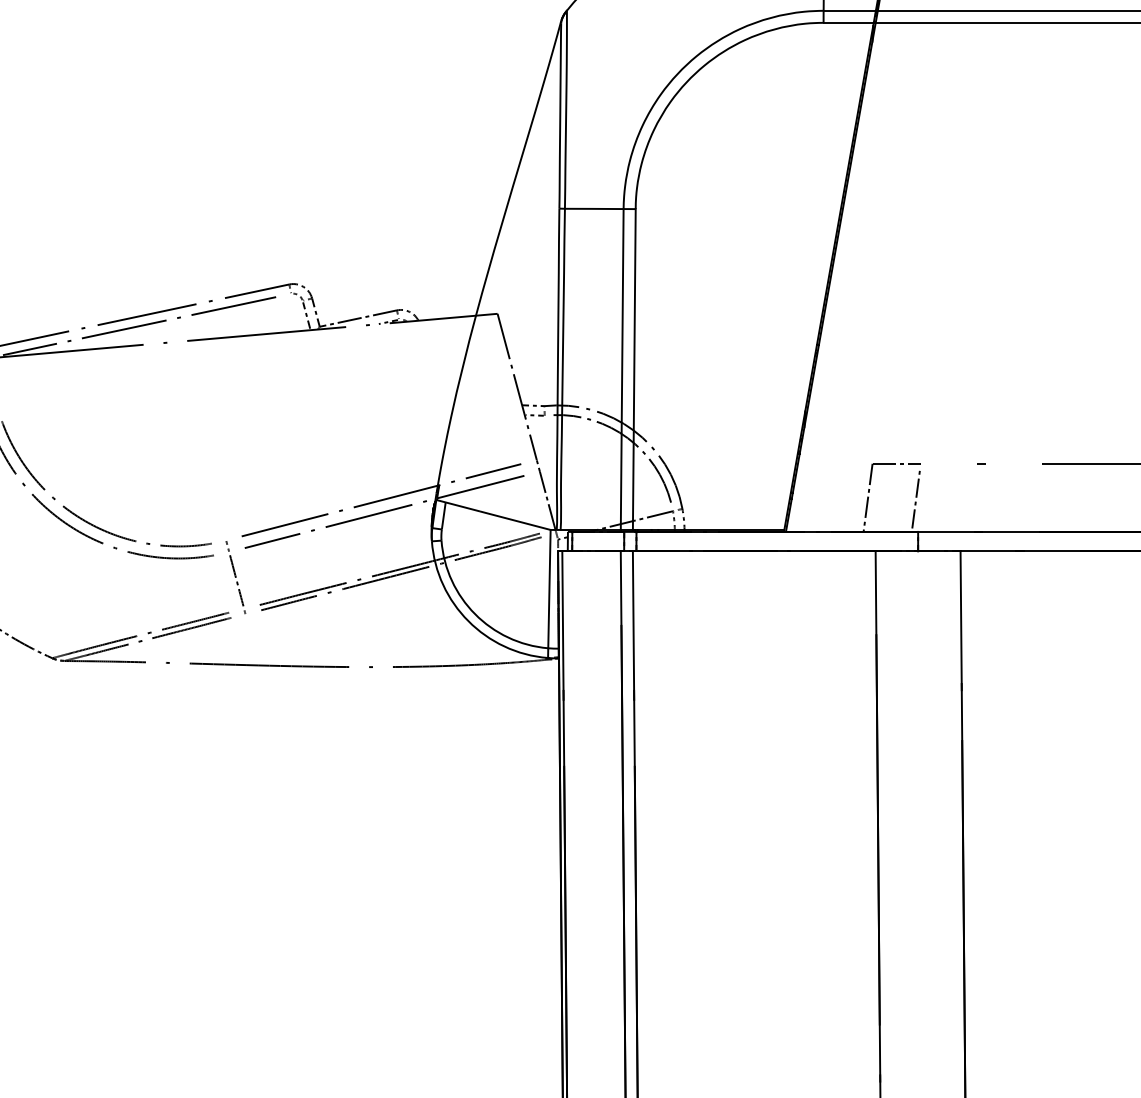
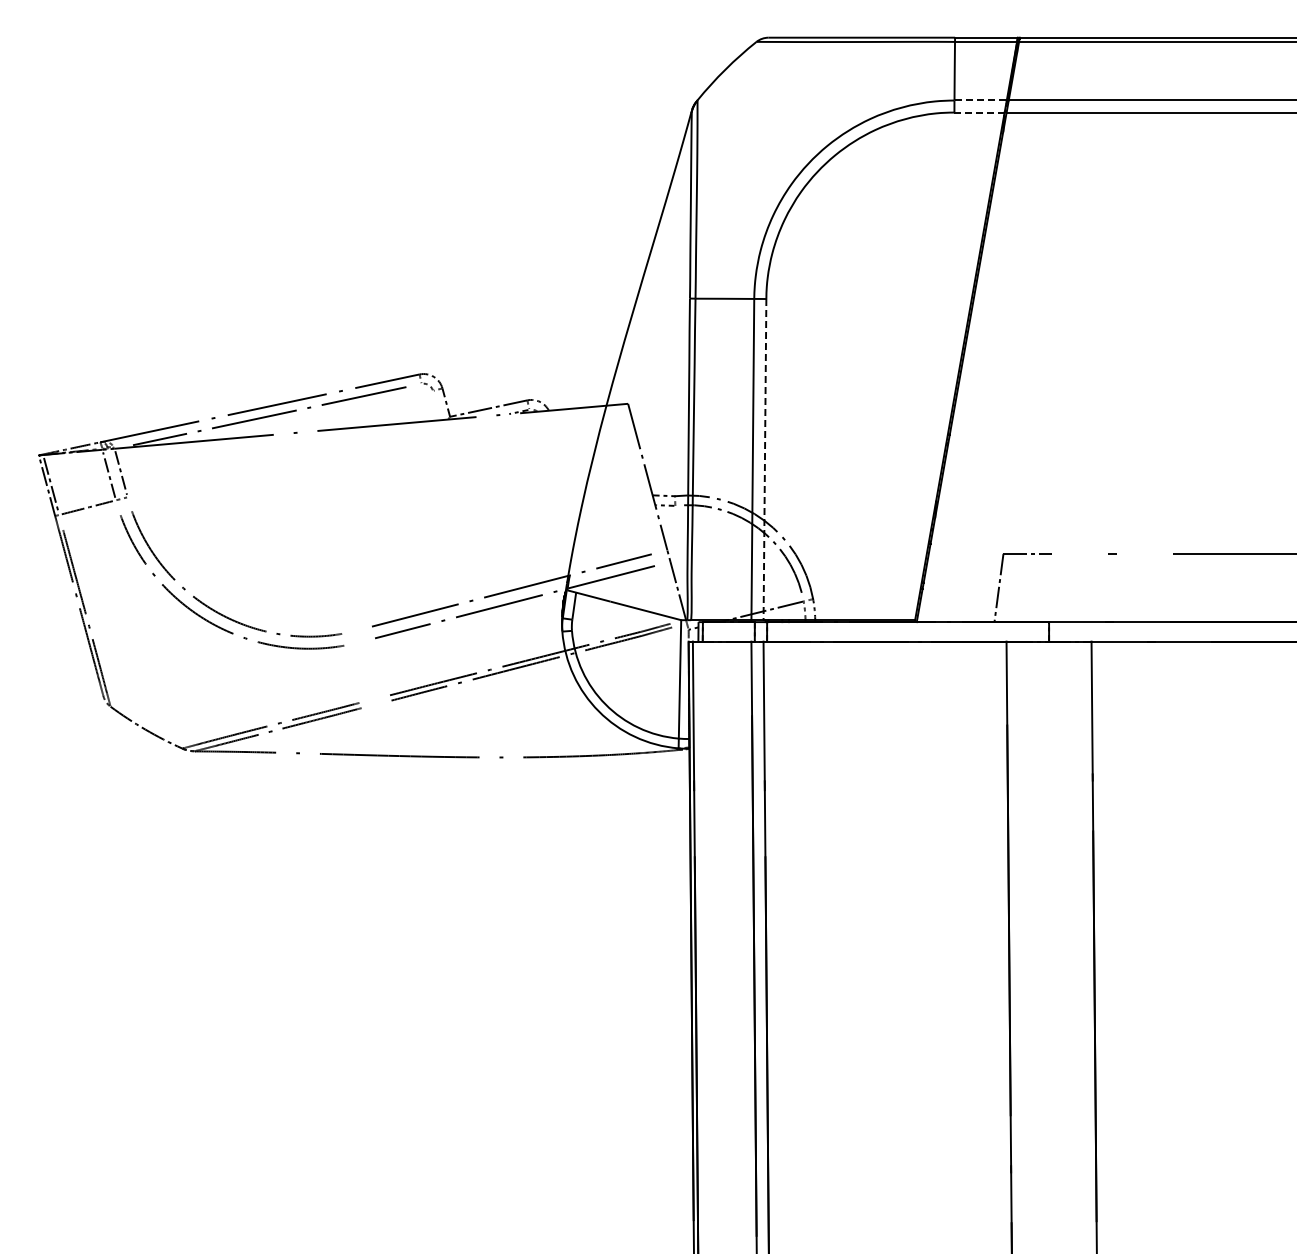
line: (850, 10) -> (981, 100), solid -> dashed
line: (848, 22) -> (979, 112), solid -> dashed
line: (306, 315) -> (436, 405), removed
line: (633, 369) -> (764, 459), solid -> dashed
line: (916, 497) -> (1047, 587), removed
part: (235, 577) -> (365, 667), removed

